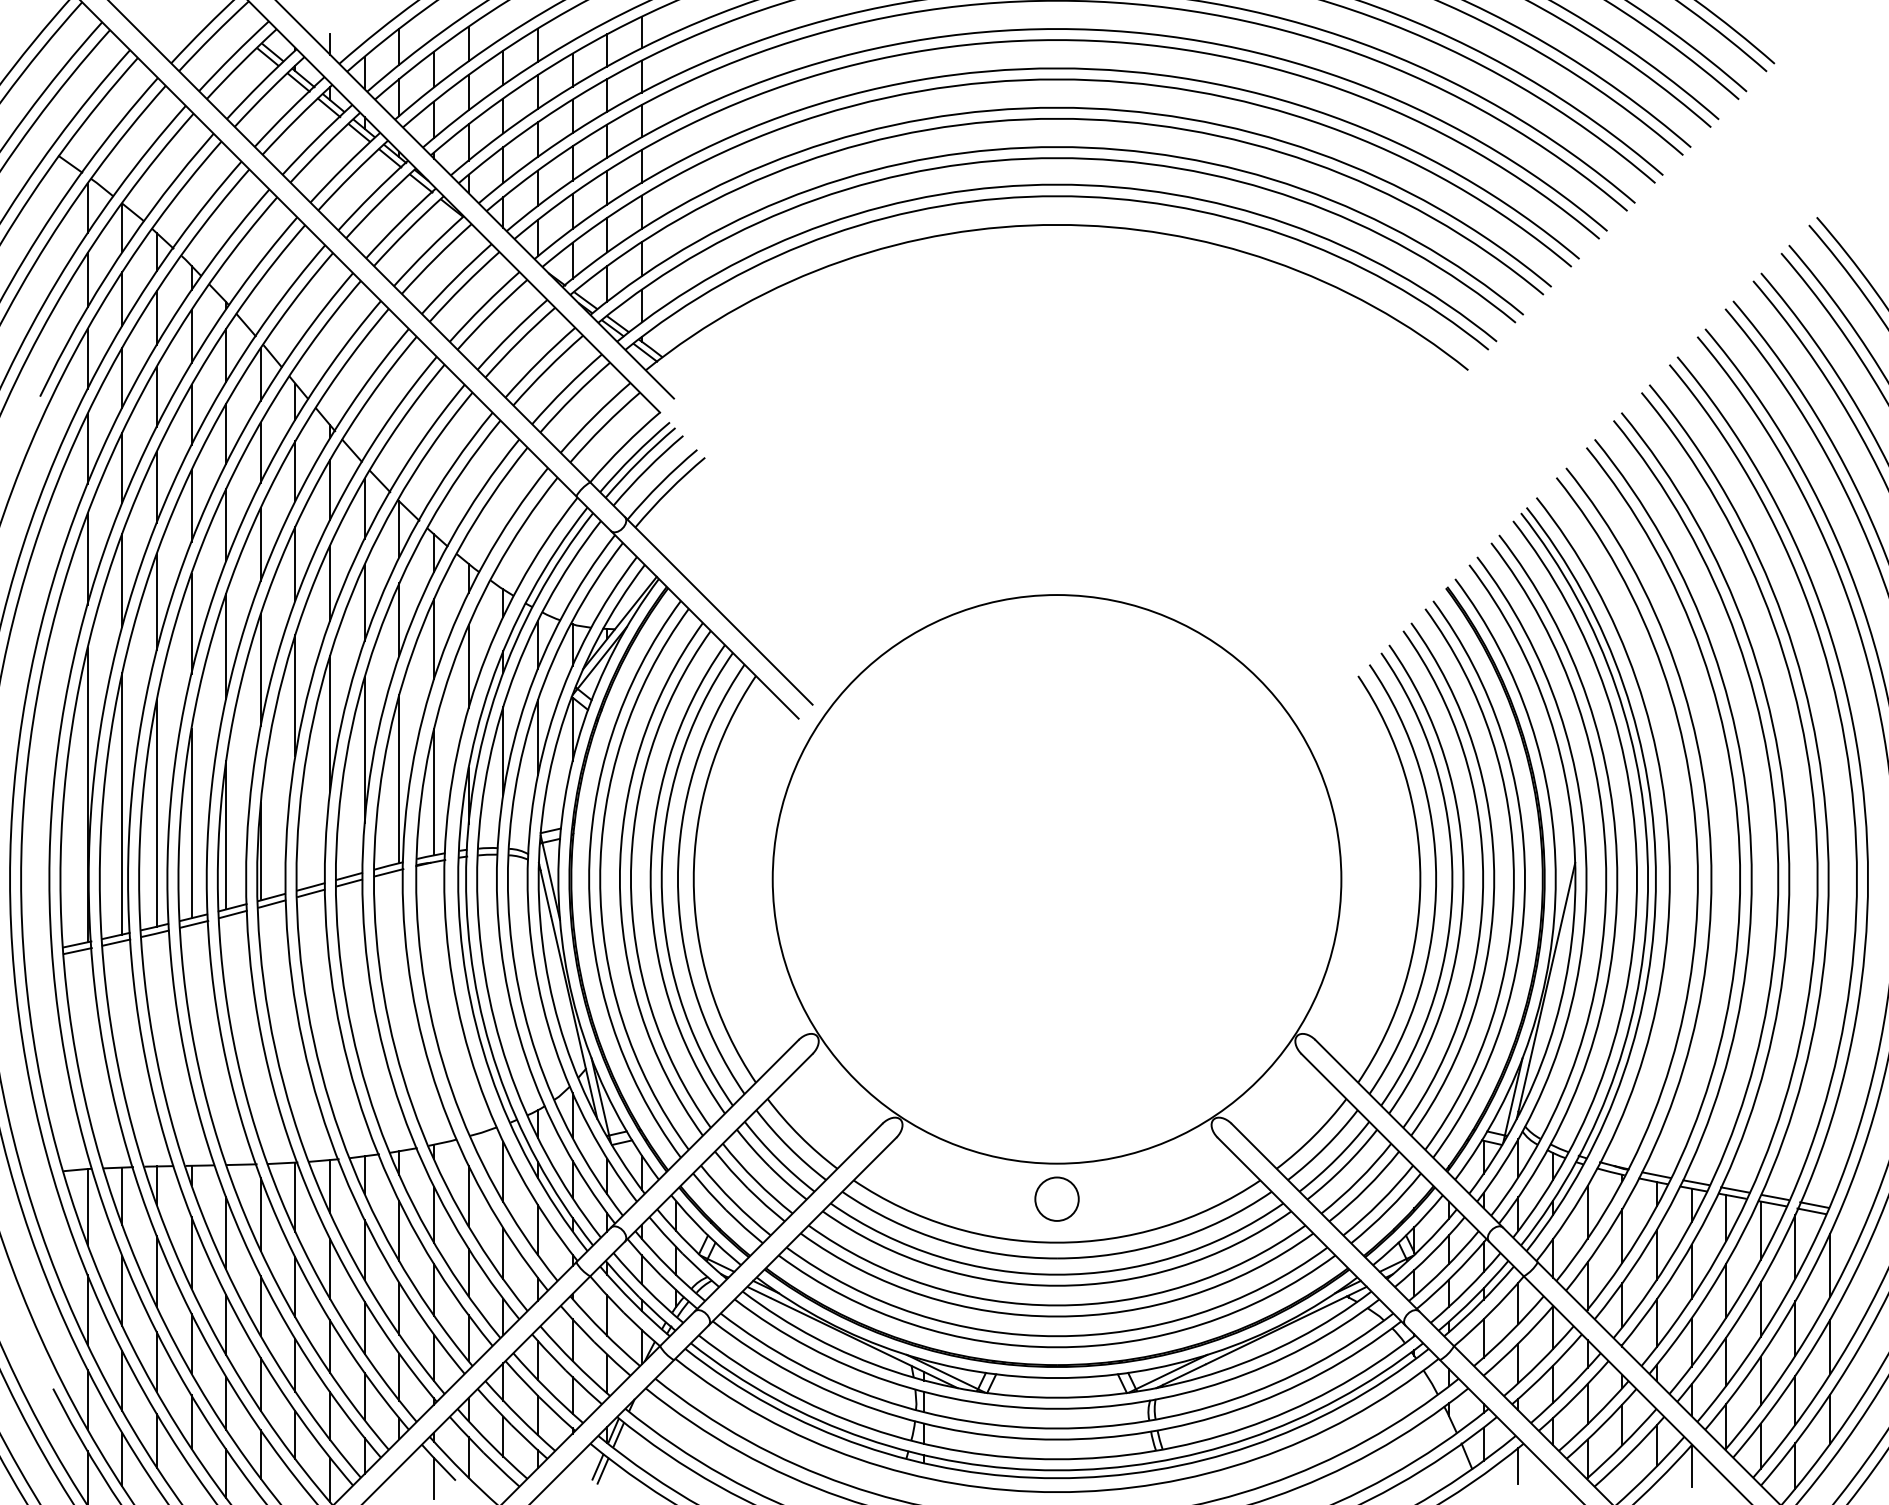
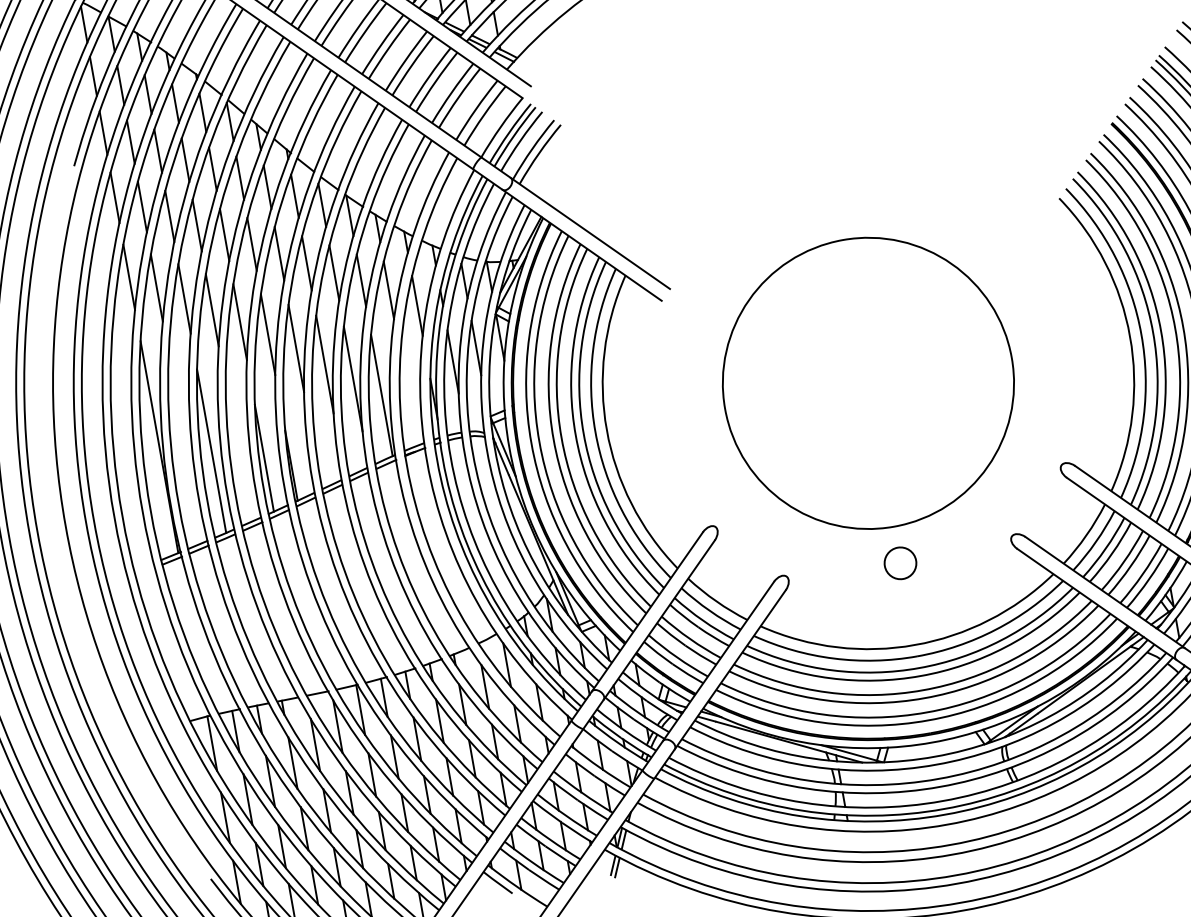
line: (433, 792) -> (408, 400), removed
line: (122, 803) -> (185, 448), removed
line: (191, 823) -> (237, 454), removed
circle: (1056, 879) -> (868, 383), size x0.7
circle: (1056, 1198) -> (900, 562), moved
line: (433, 1477) -> (496, 894), removed

